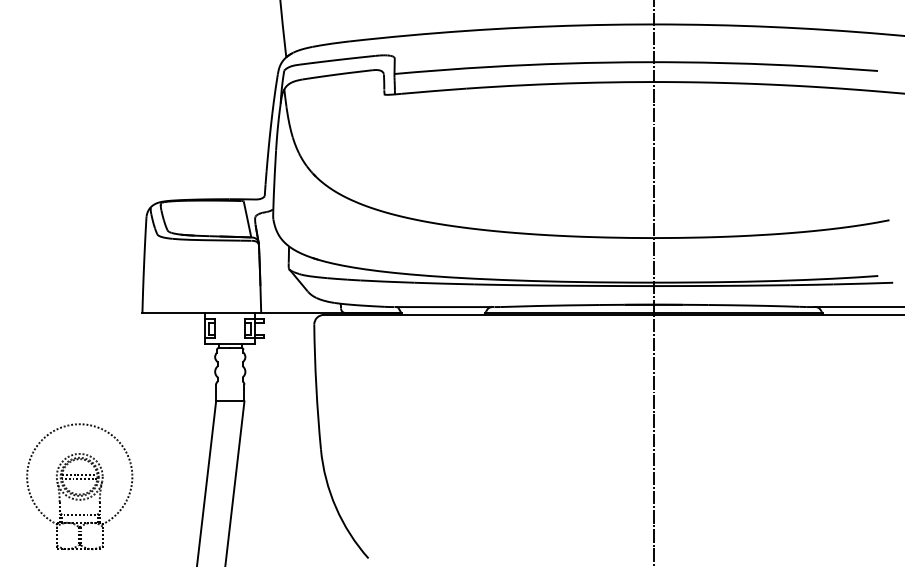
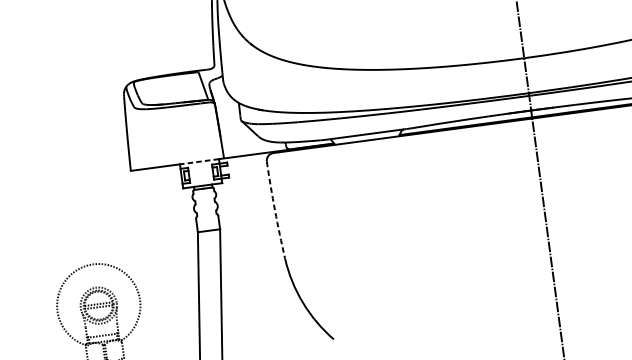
line: (229, 313) -> (199, 161), solid -> dashed
arc: (316, 386) -> (275, 209), solid -> dashed

